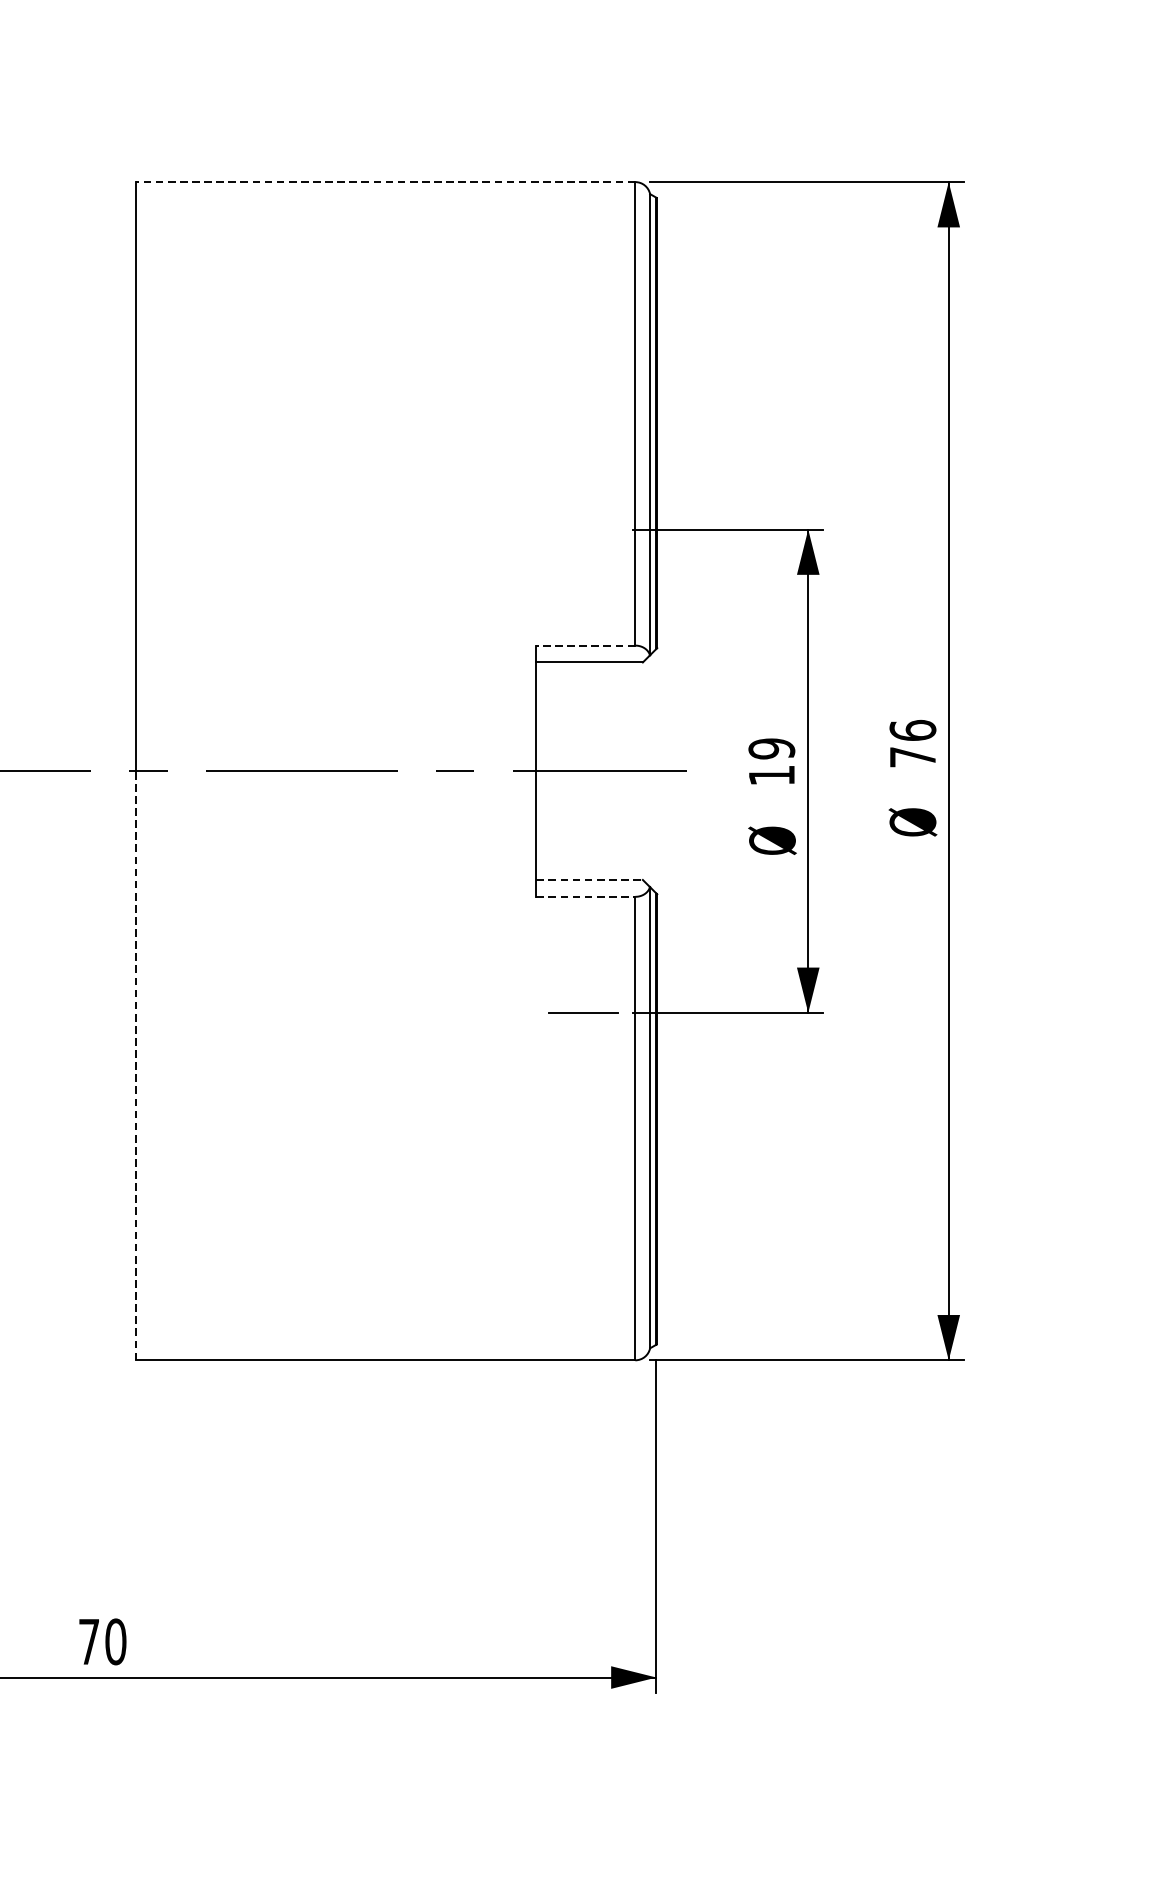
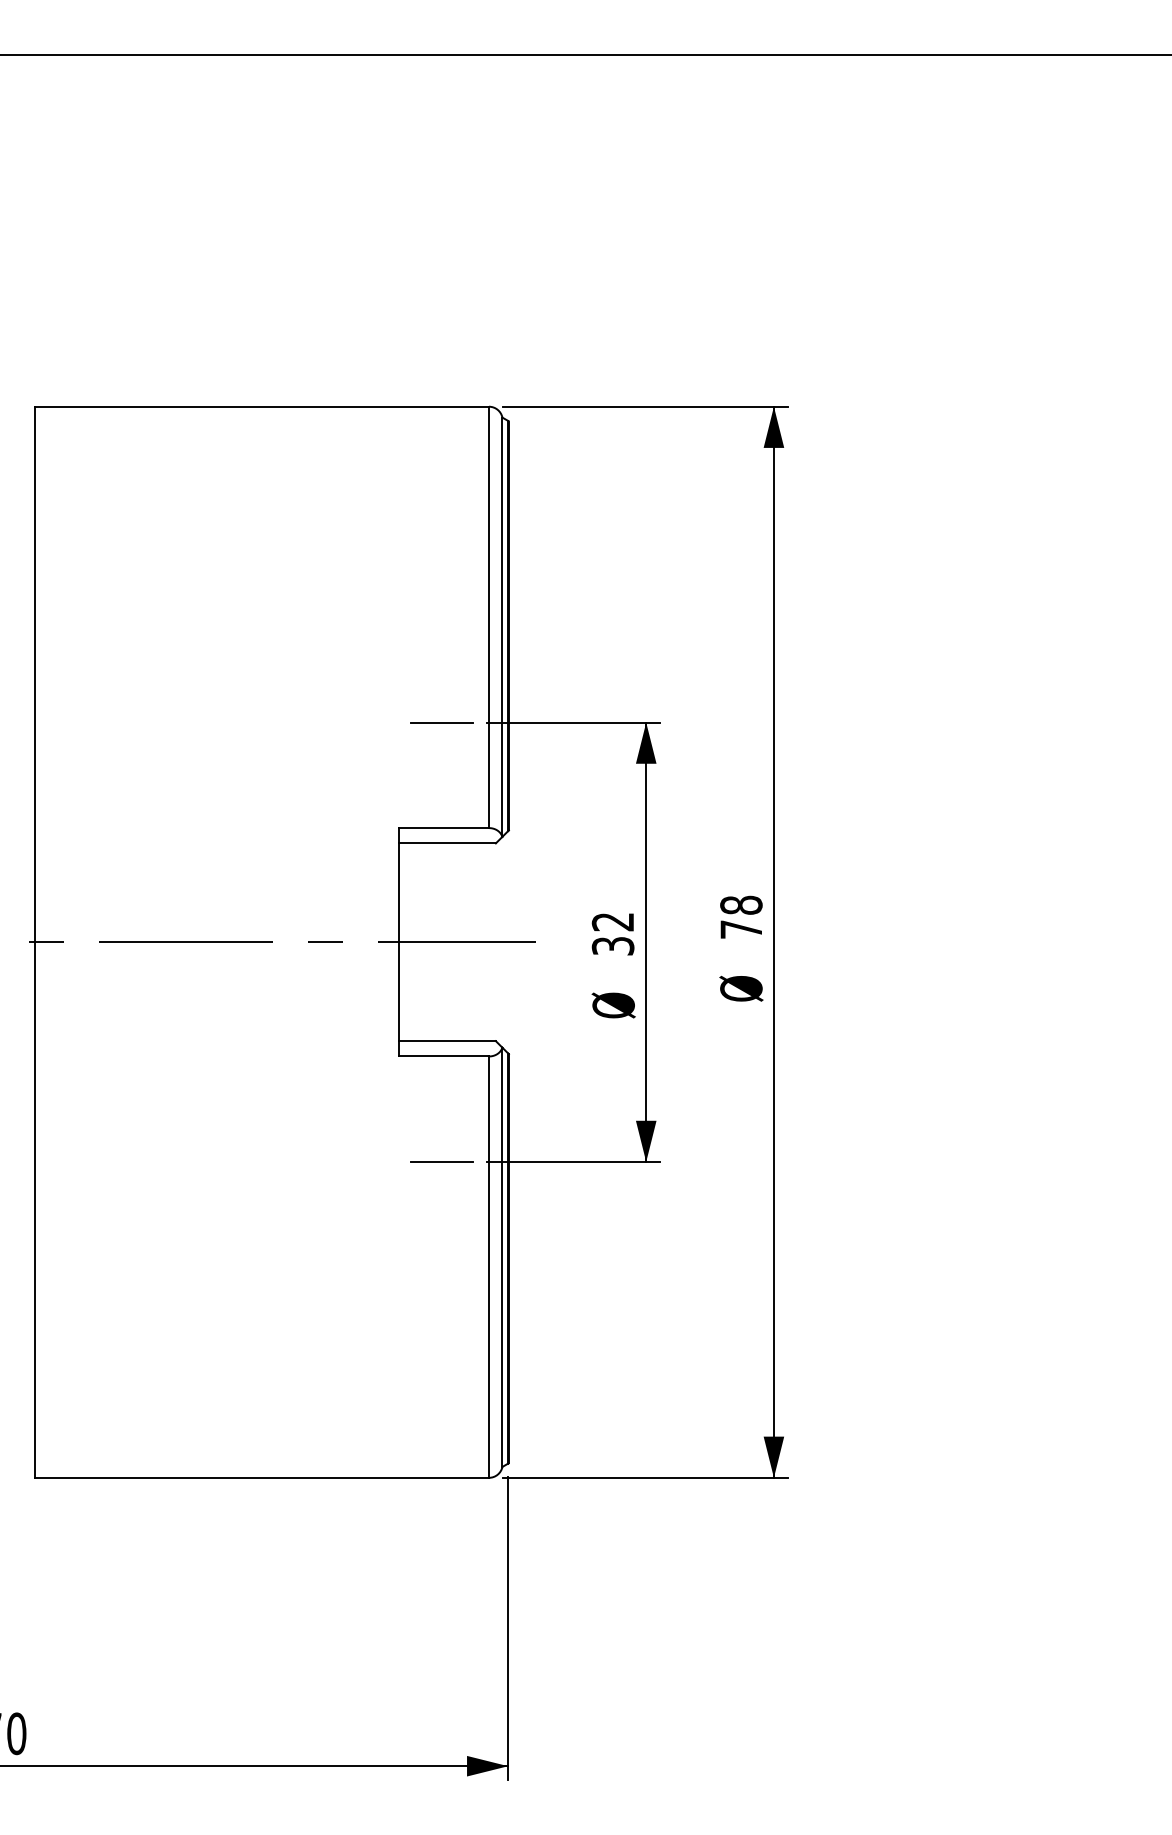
line: (385, 181) -> (261, 406), dashed -> solid
line: (583, 529) -> (441, 722), added
line: (586, 646) -> (444, 828), dashed -> solid
text: (913, 729) -> (741, 904), 76 -> 78
text: (771, 761) -> (612, 933), 19 -> 32
line: (589, 880) -> (447, 1041), dashed -> solid
line: (586, 896) -> (444, 1056), dashed -> solid
line: (135, 1066) -> (34, 1210), dashed -> solid

